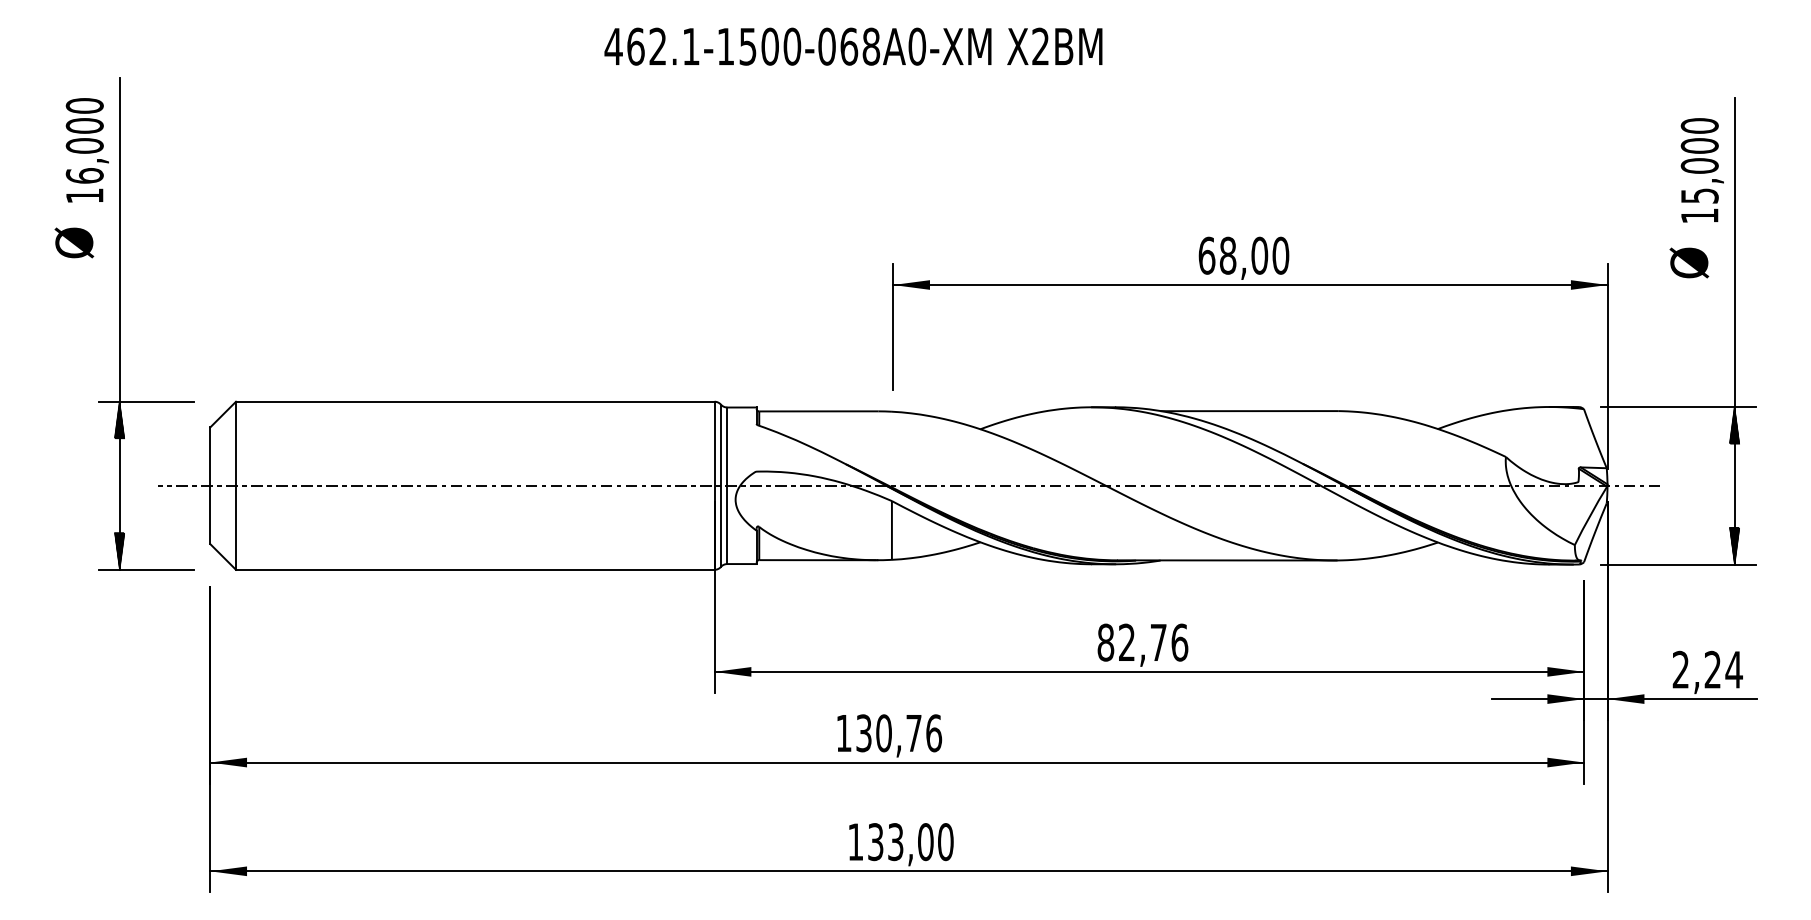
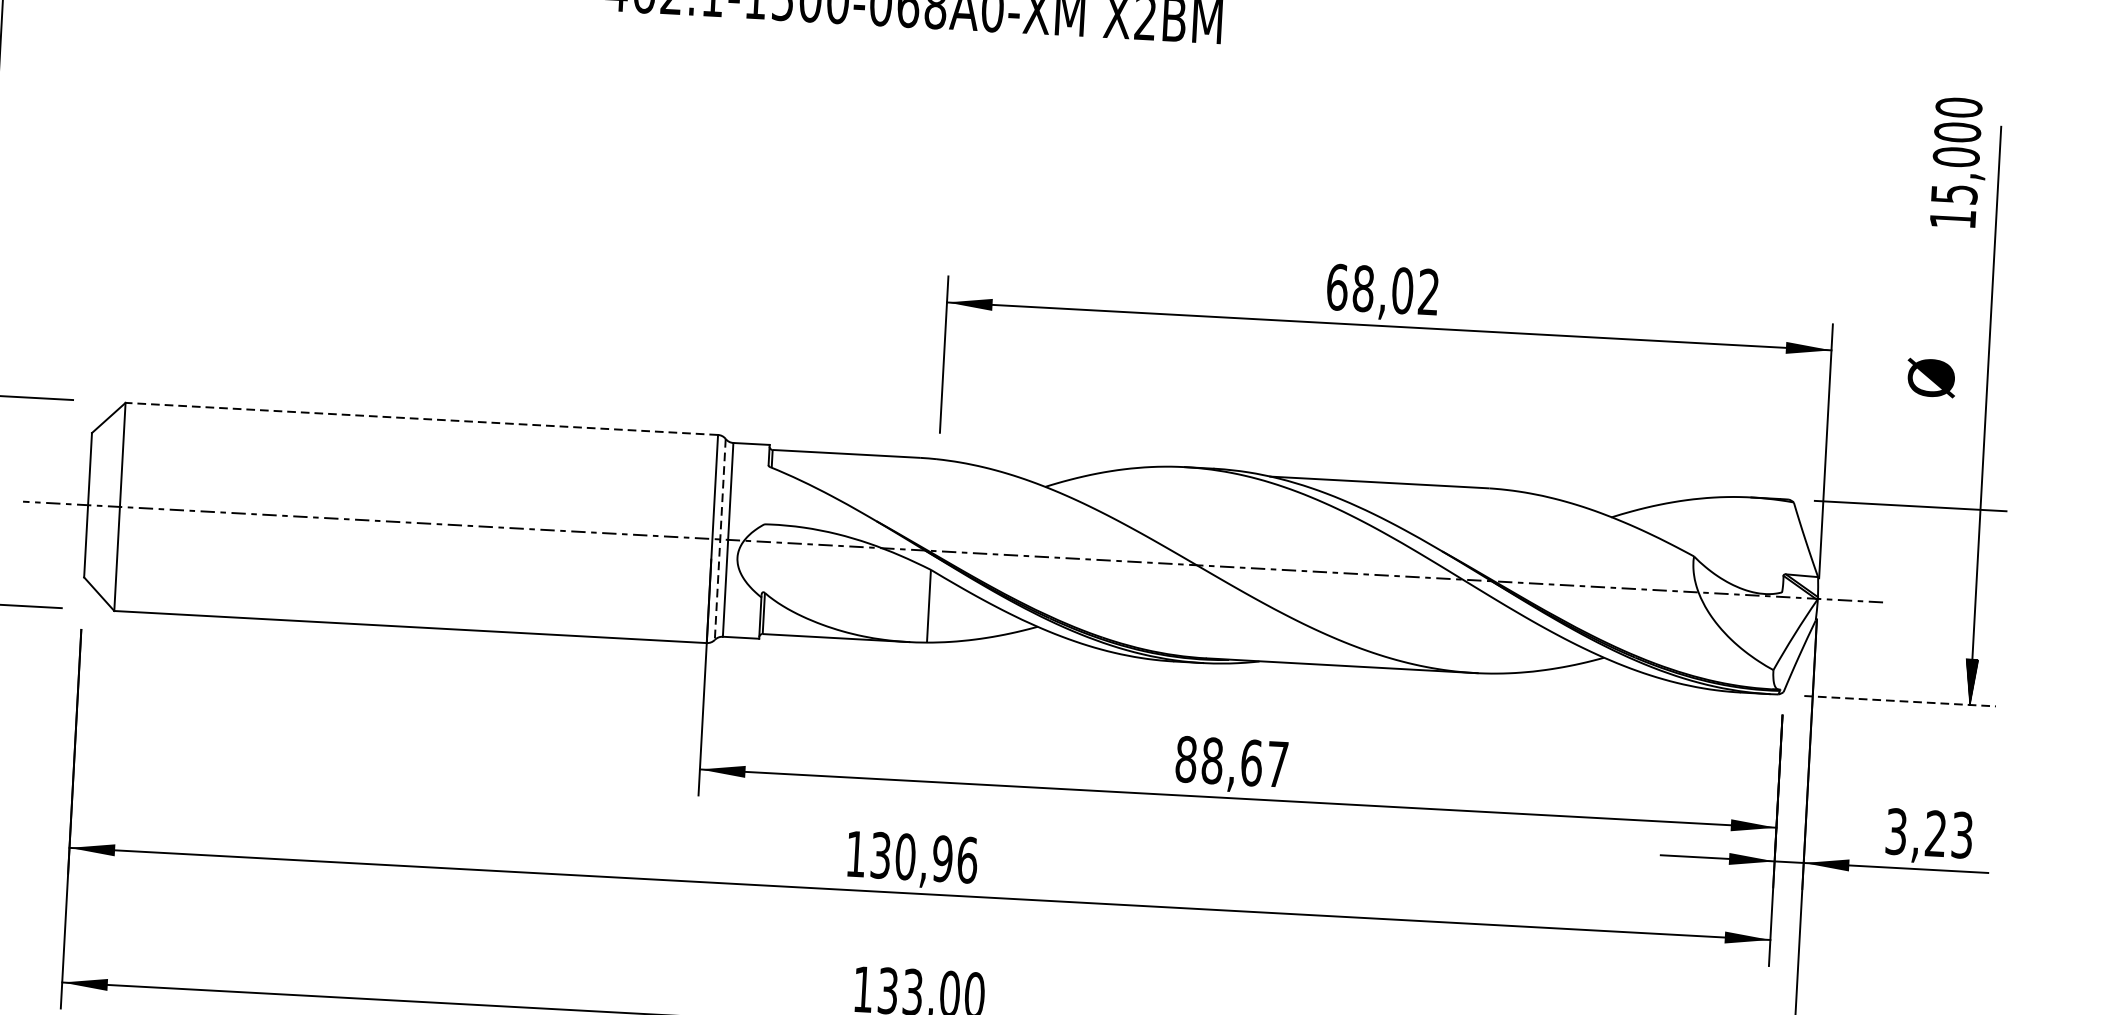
text: (1701, 170) -> (1958, 162), moved
text: (1280, 255) -> (1428, 291), 68,00 -> 68,02
text: (1689, 262) -> (1931, 377), moved
line: (474, 401) -> (420, 418), solid -> dashed
hatch: (1734, 425) -> (1979, 532), removed
line: (720, 486) -> (719, 540), solid -> dashed
line: (1678, 564) -> (1900, 701), solid -> dashed
text: (1153, 642) -> (1245, 762), 82,76 -> 88,67
text: (1707, 669) -> (1929, 833), 2,24 -> 3,23
text: (913, 733) -> (942, 859), 130,76 -> 130,96

